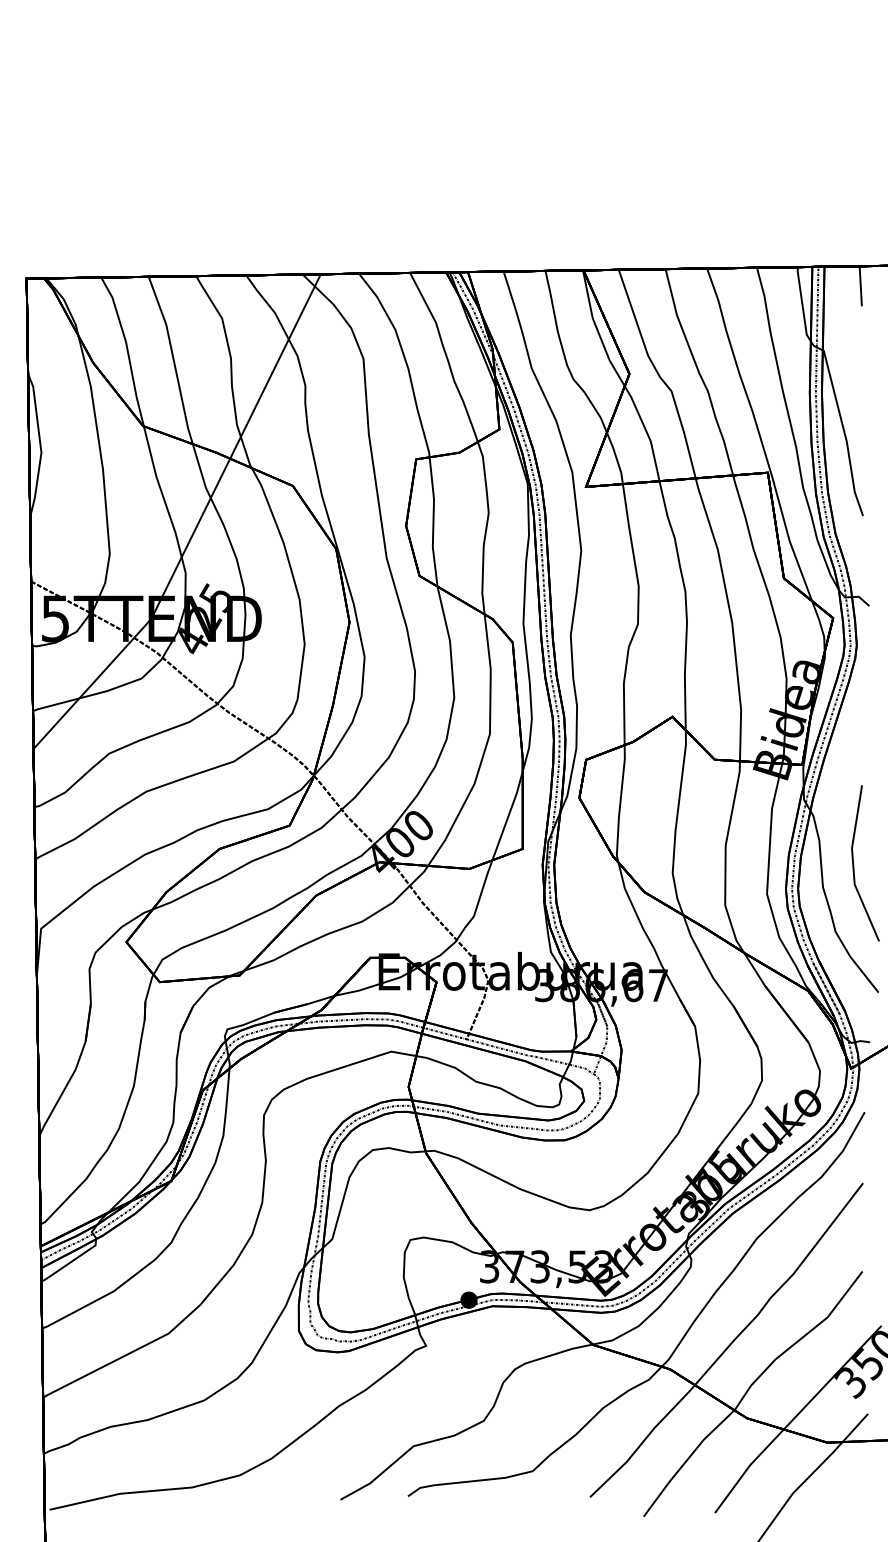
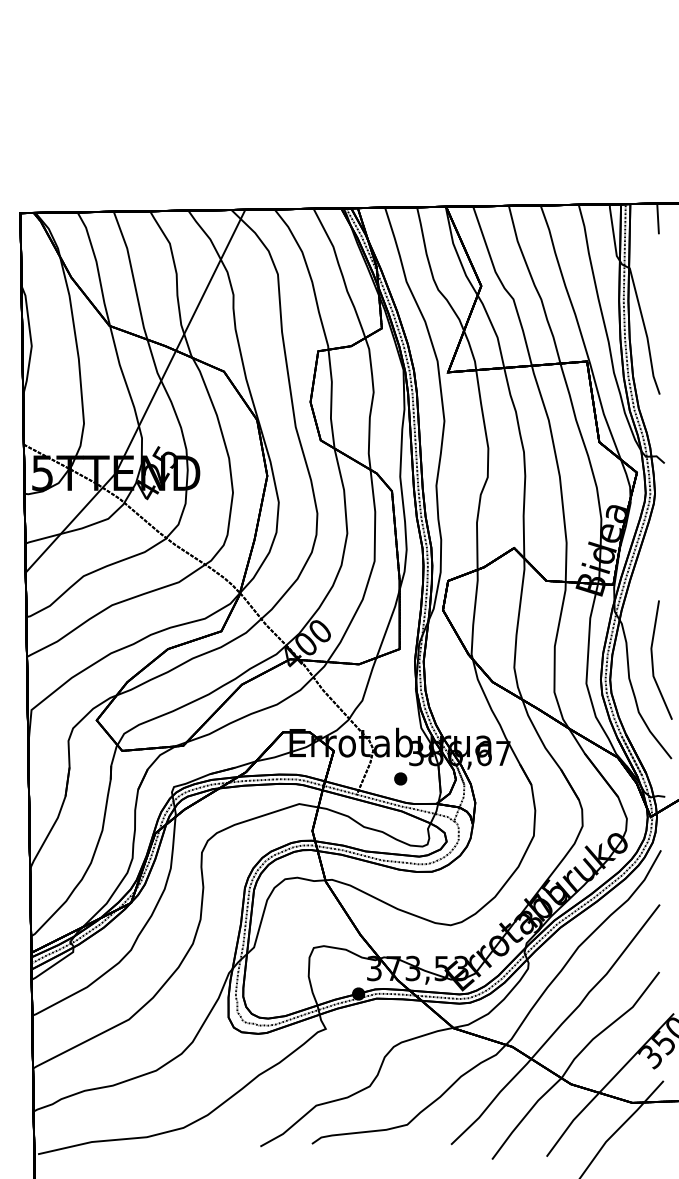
part: (523, 1018) -> (400, 778), added

